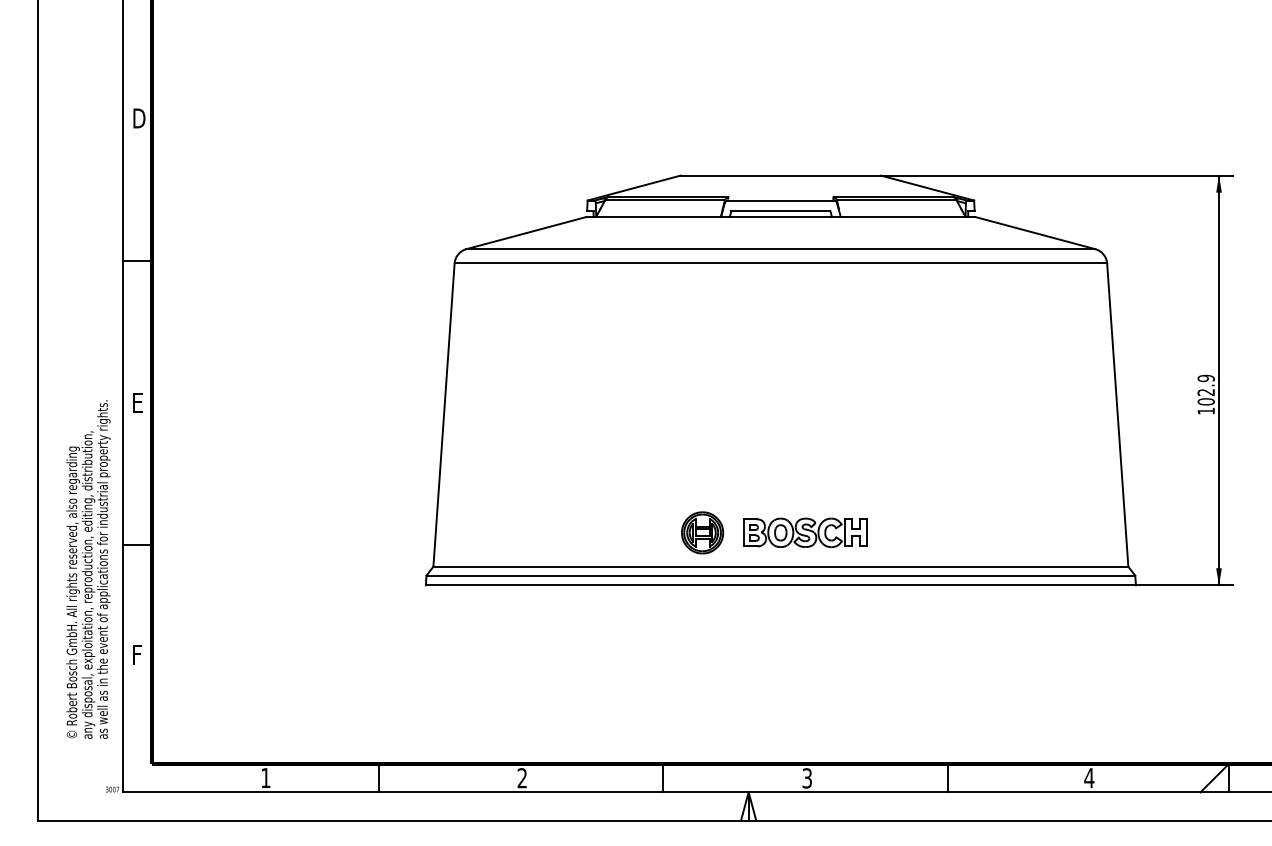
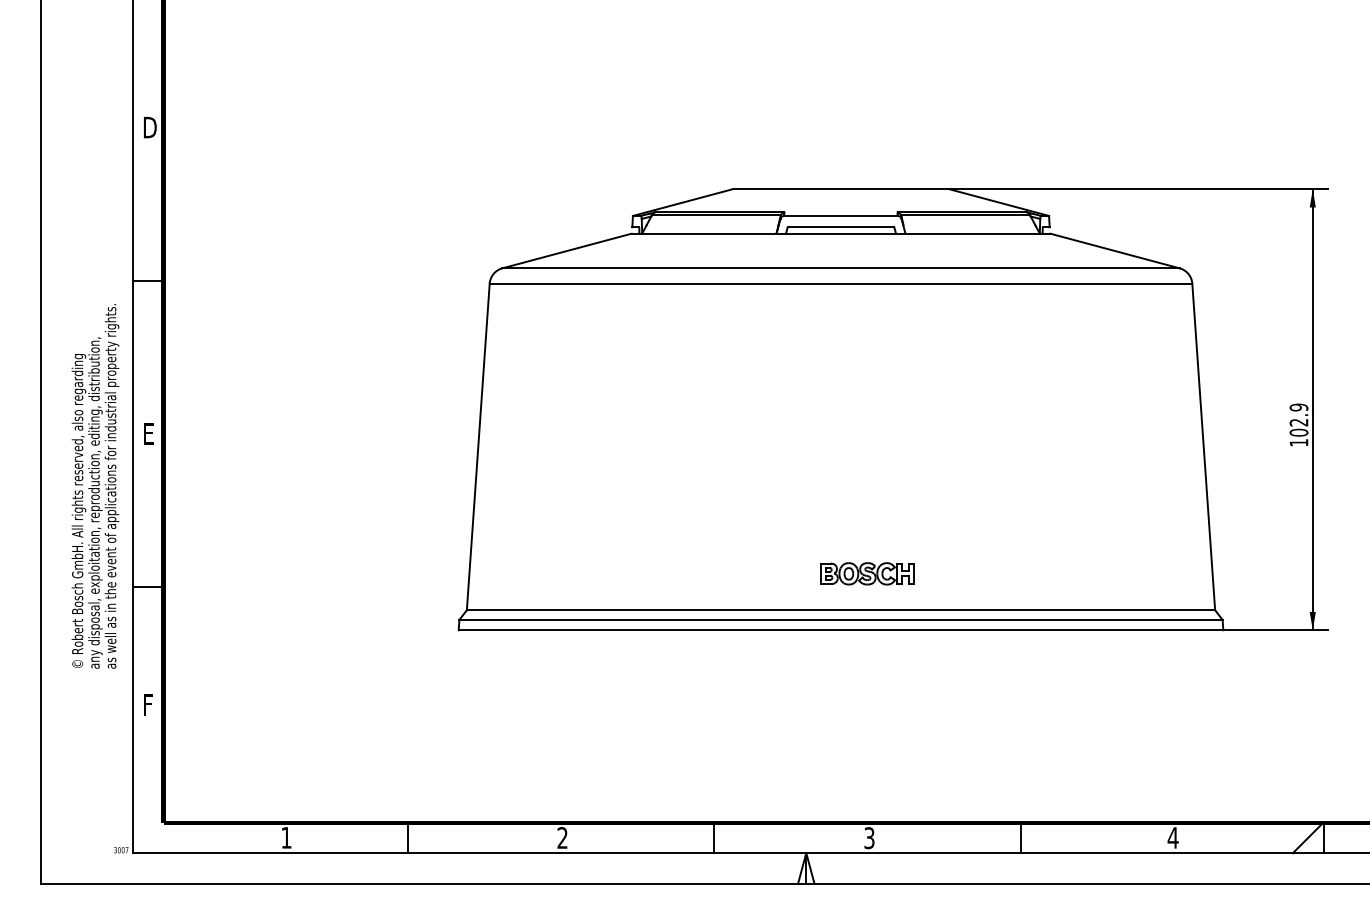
part: (702, 532) -> (756, 573), removed
part: (805, 532) -> (867, 573), size x0.7
text: (88, 569) -> (95, 486), moved

